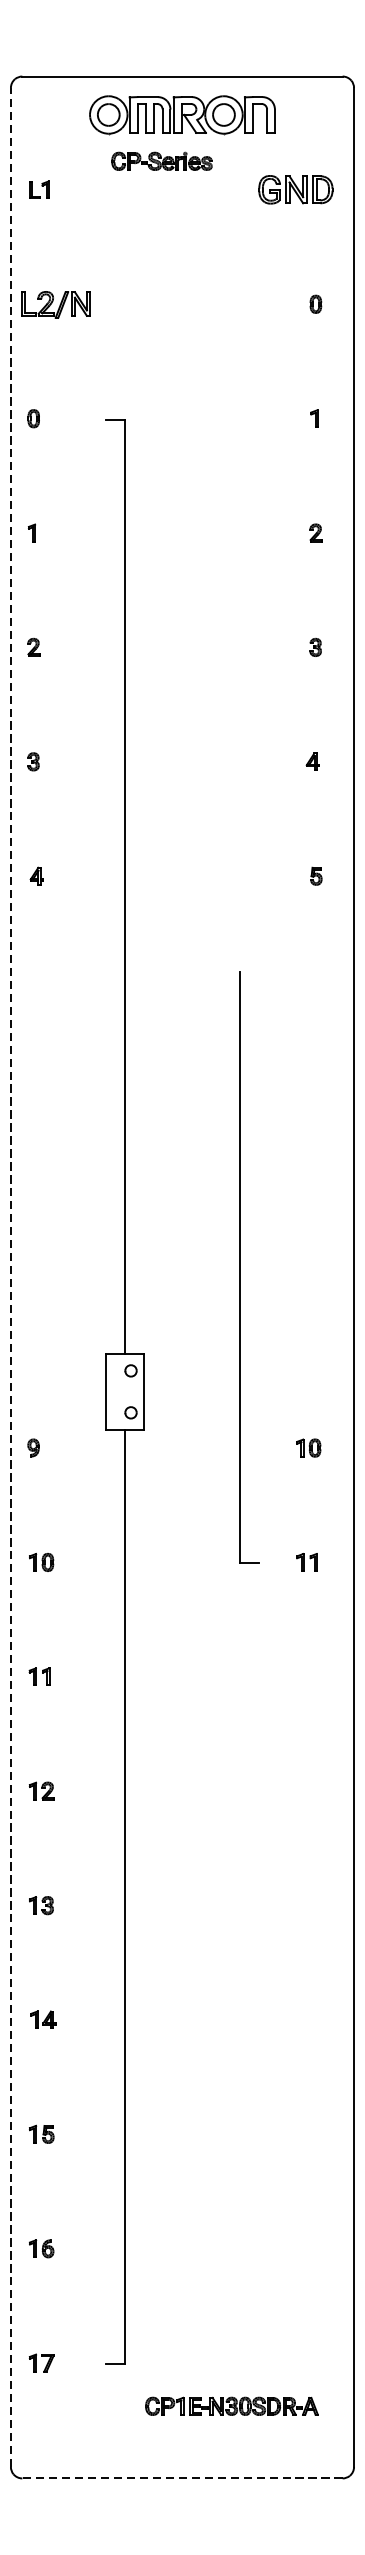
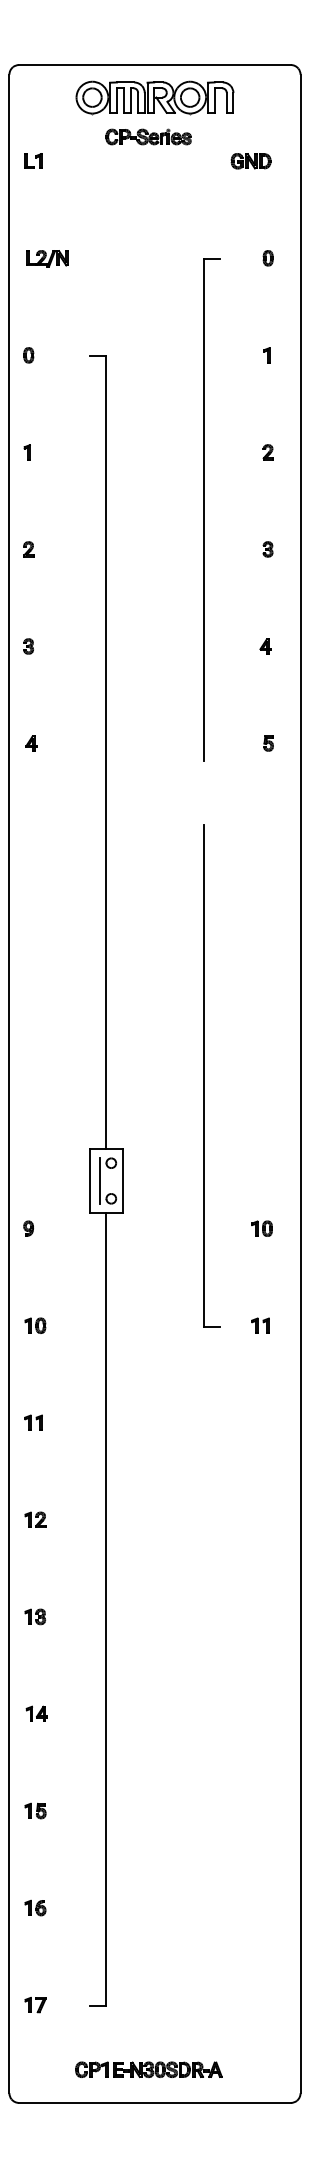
part: (161, 160) -> (148, 136), moved
part: (295, 190) -> (250, 161), size x0.62
part: (55, 304) -> (47, 258), size x0.71
part: (240, 600) -> (204, 509), added
line: (11, 1276) -> (9, 1083), dashed -> solid
line: (118, 1391) -> (100, 1180), added
part: (231, 2406) -> (148, 2069), moved
line: (181, 2477) -> (154, 2102), dashed -> solid

